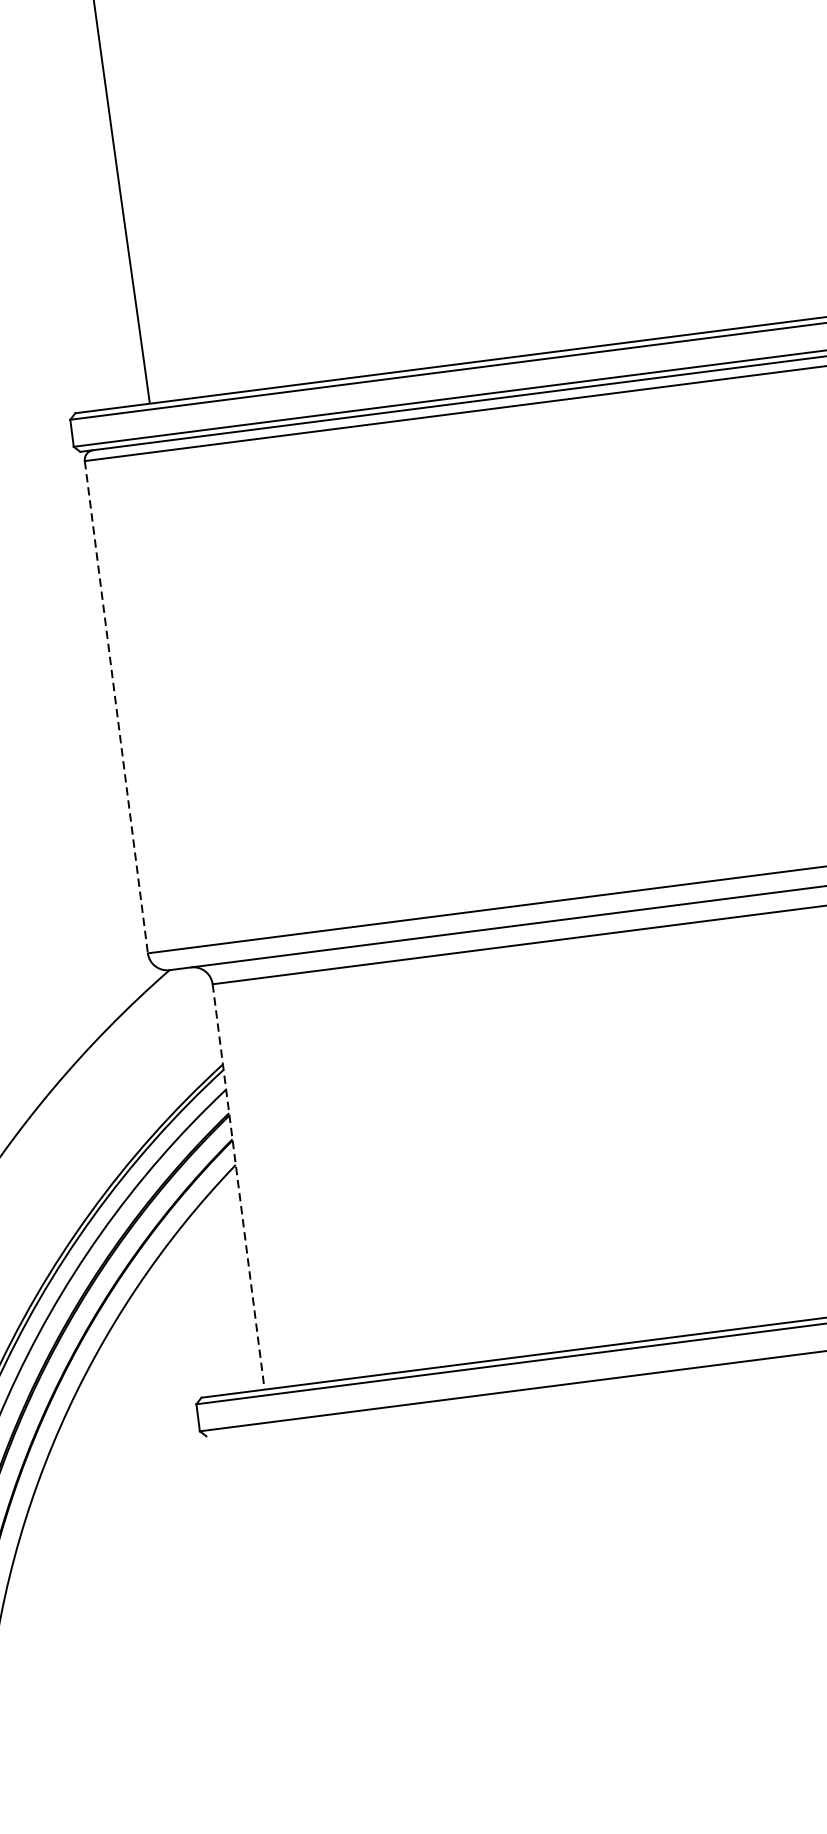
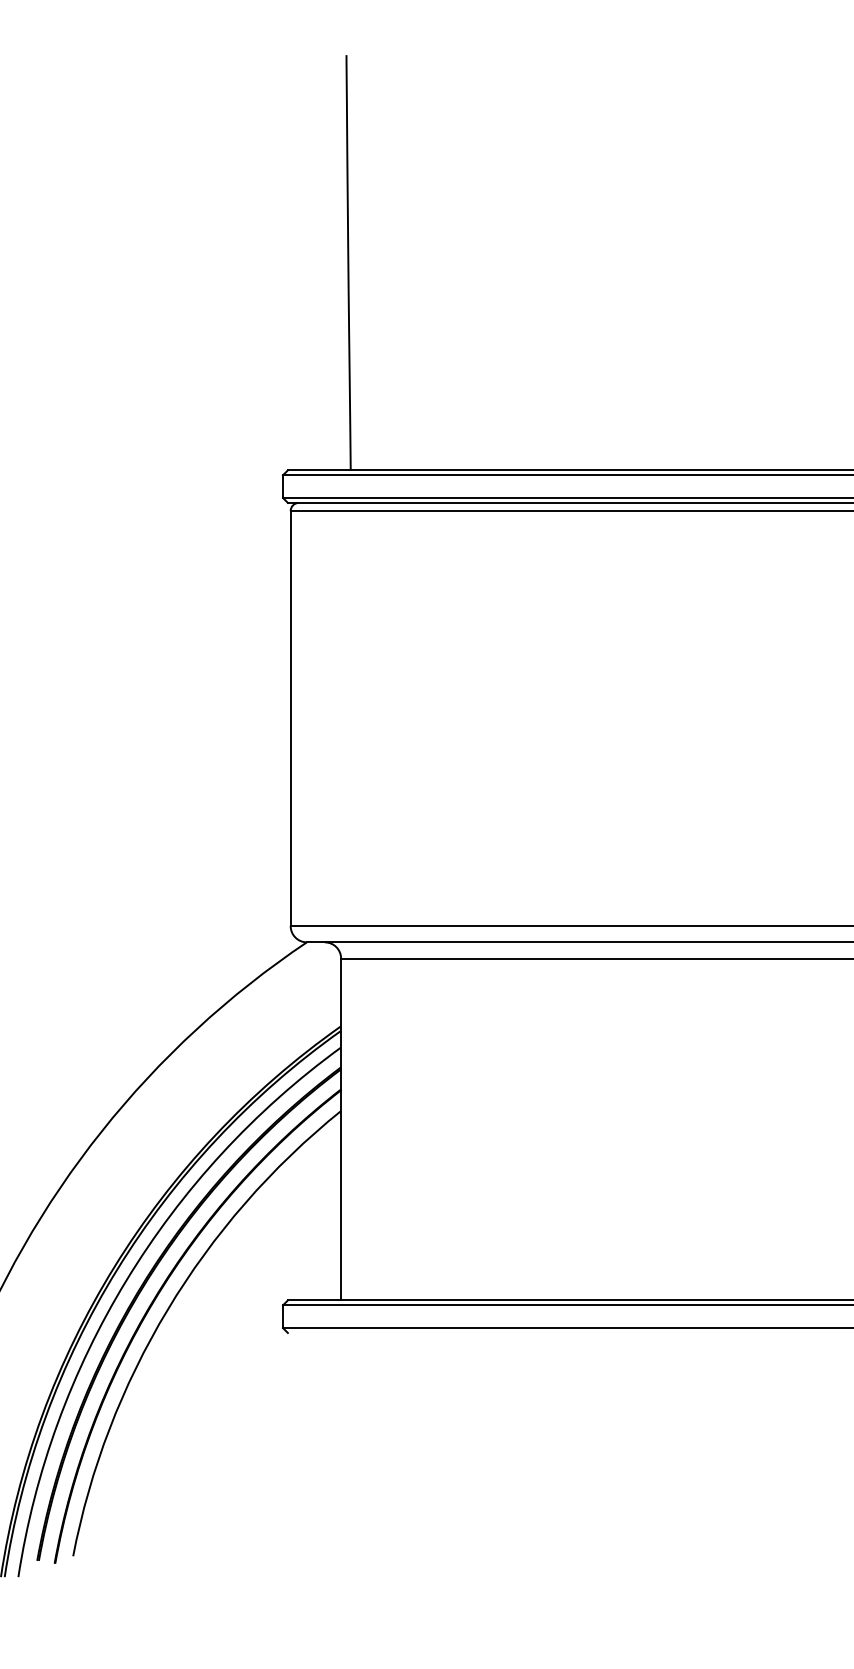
line: (116, 707) -> (290, 718), dashed -> solid
line: (239, 1186) -> (341, 1129), dashed -> solid

